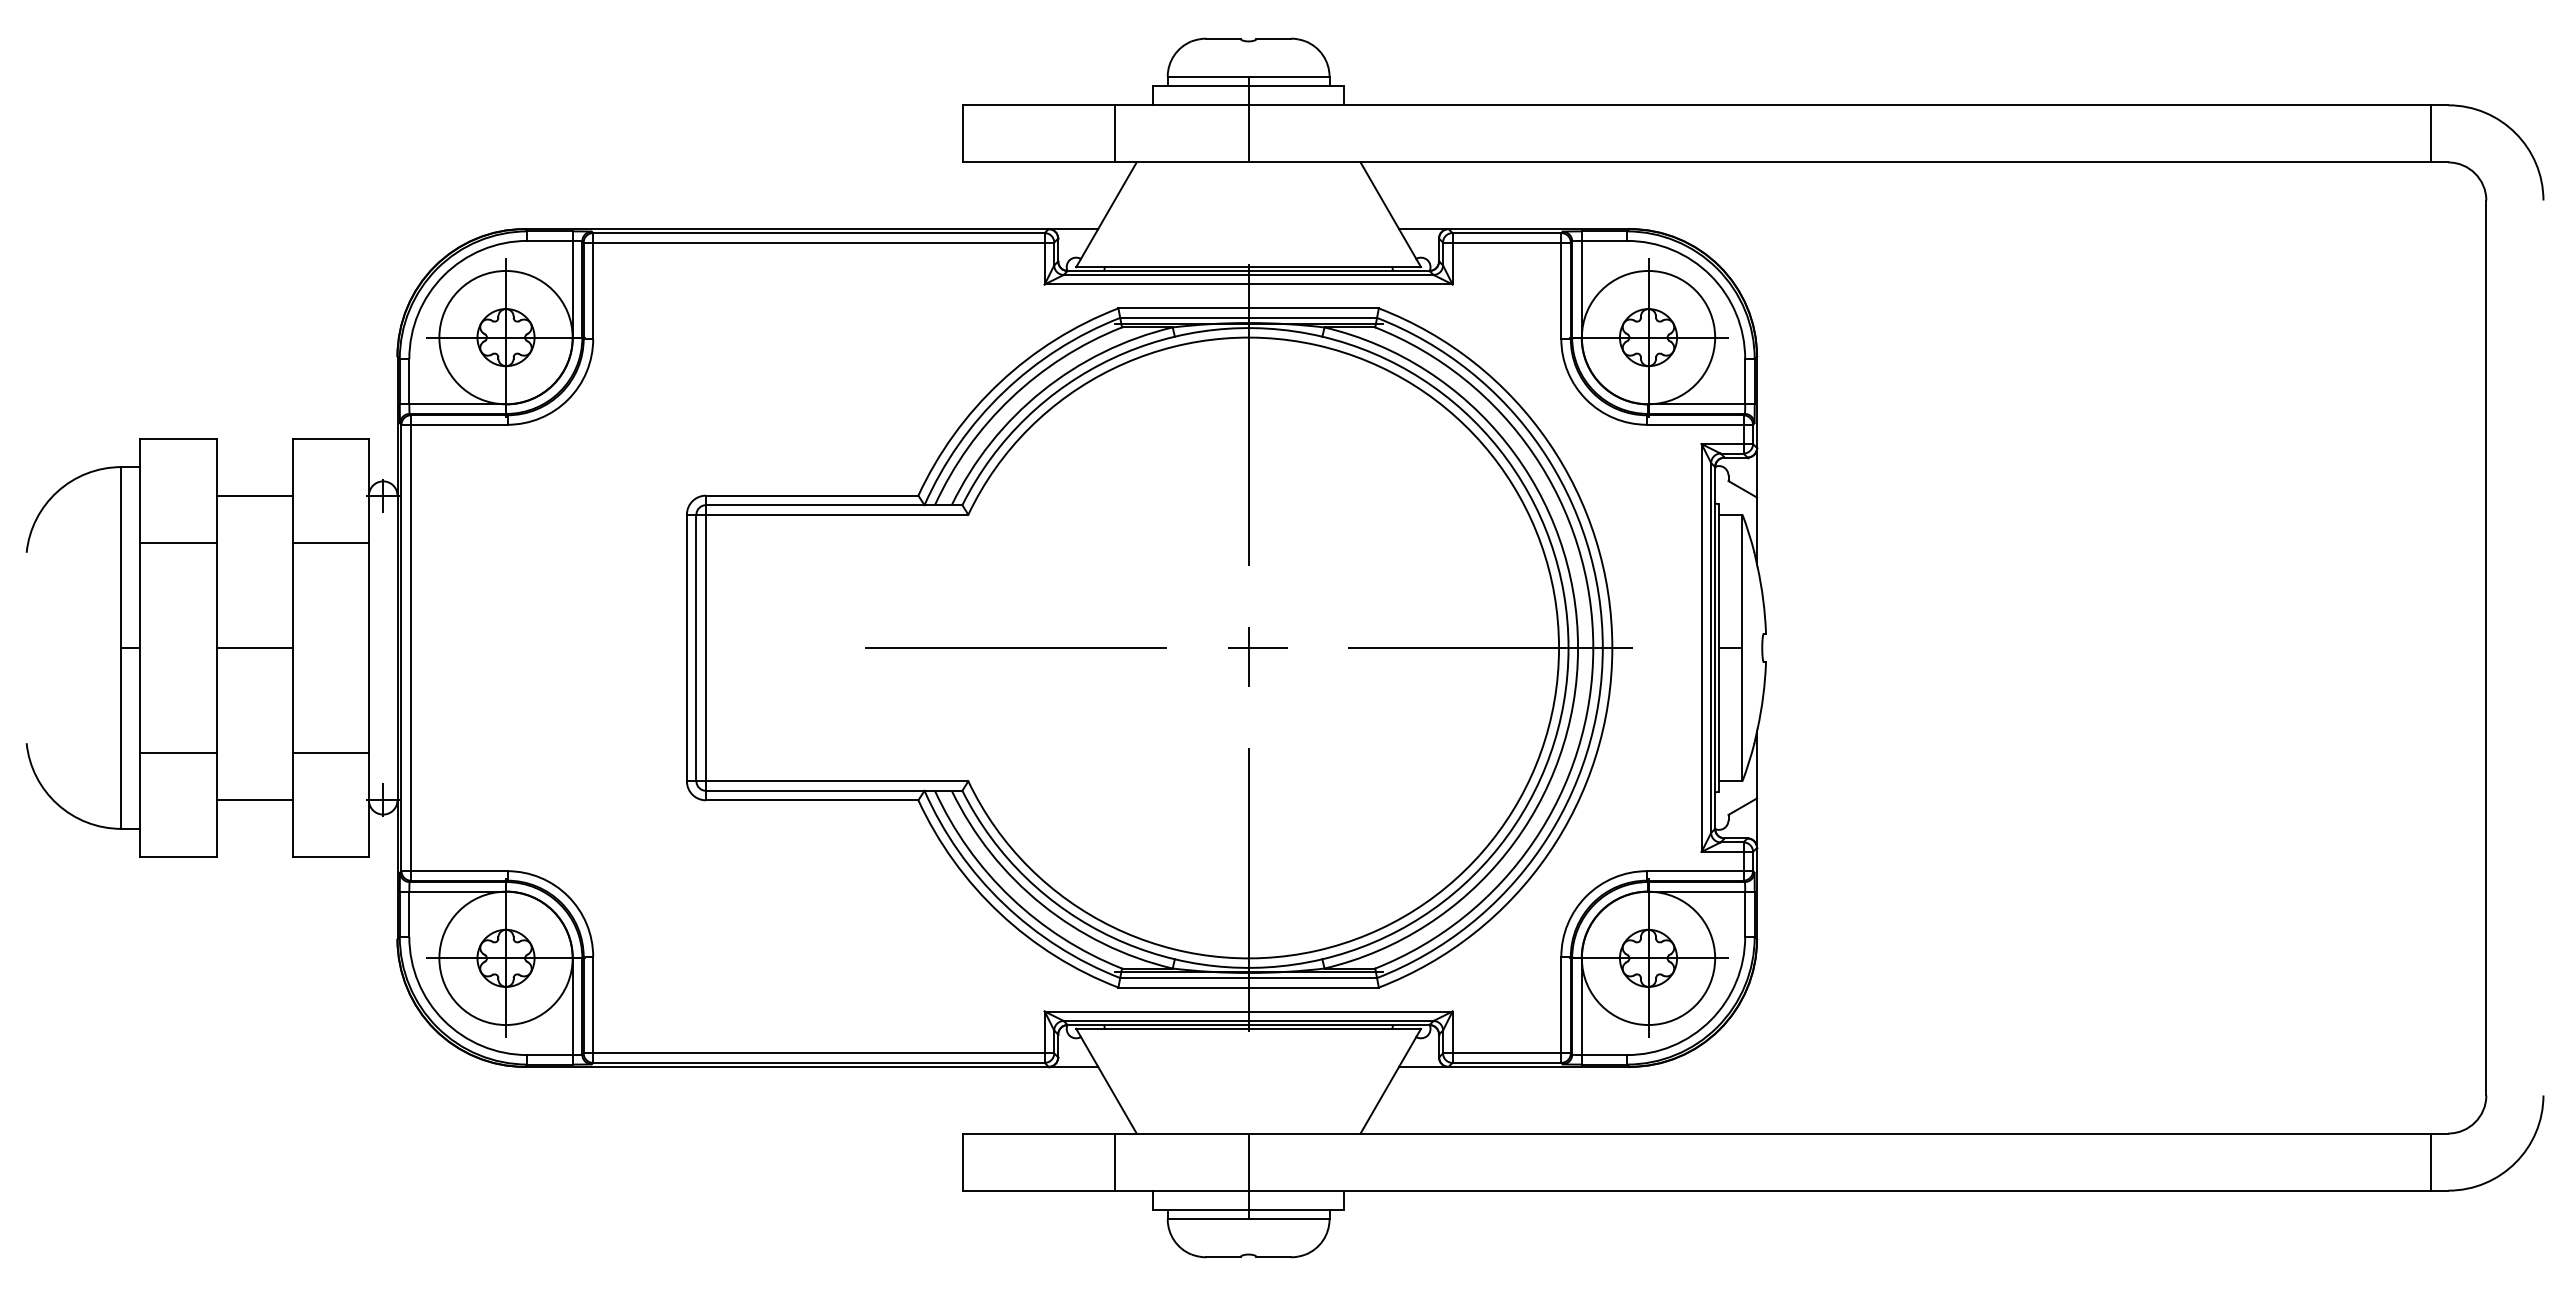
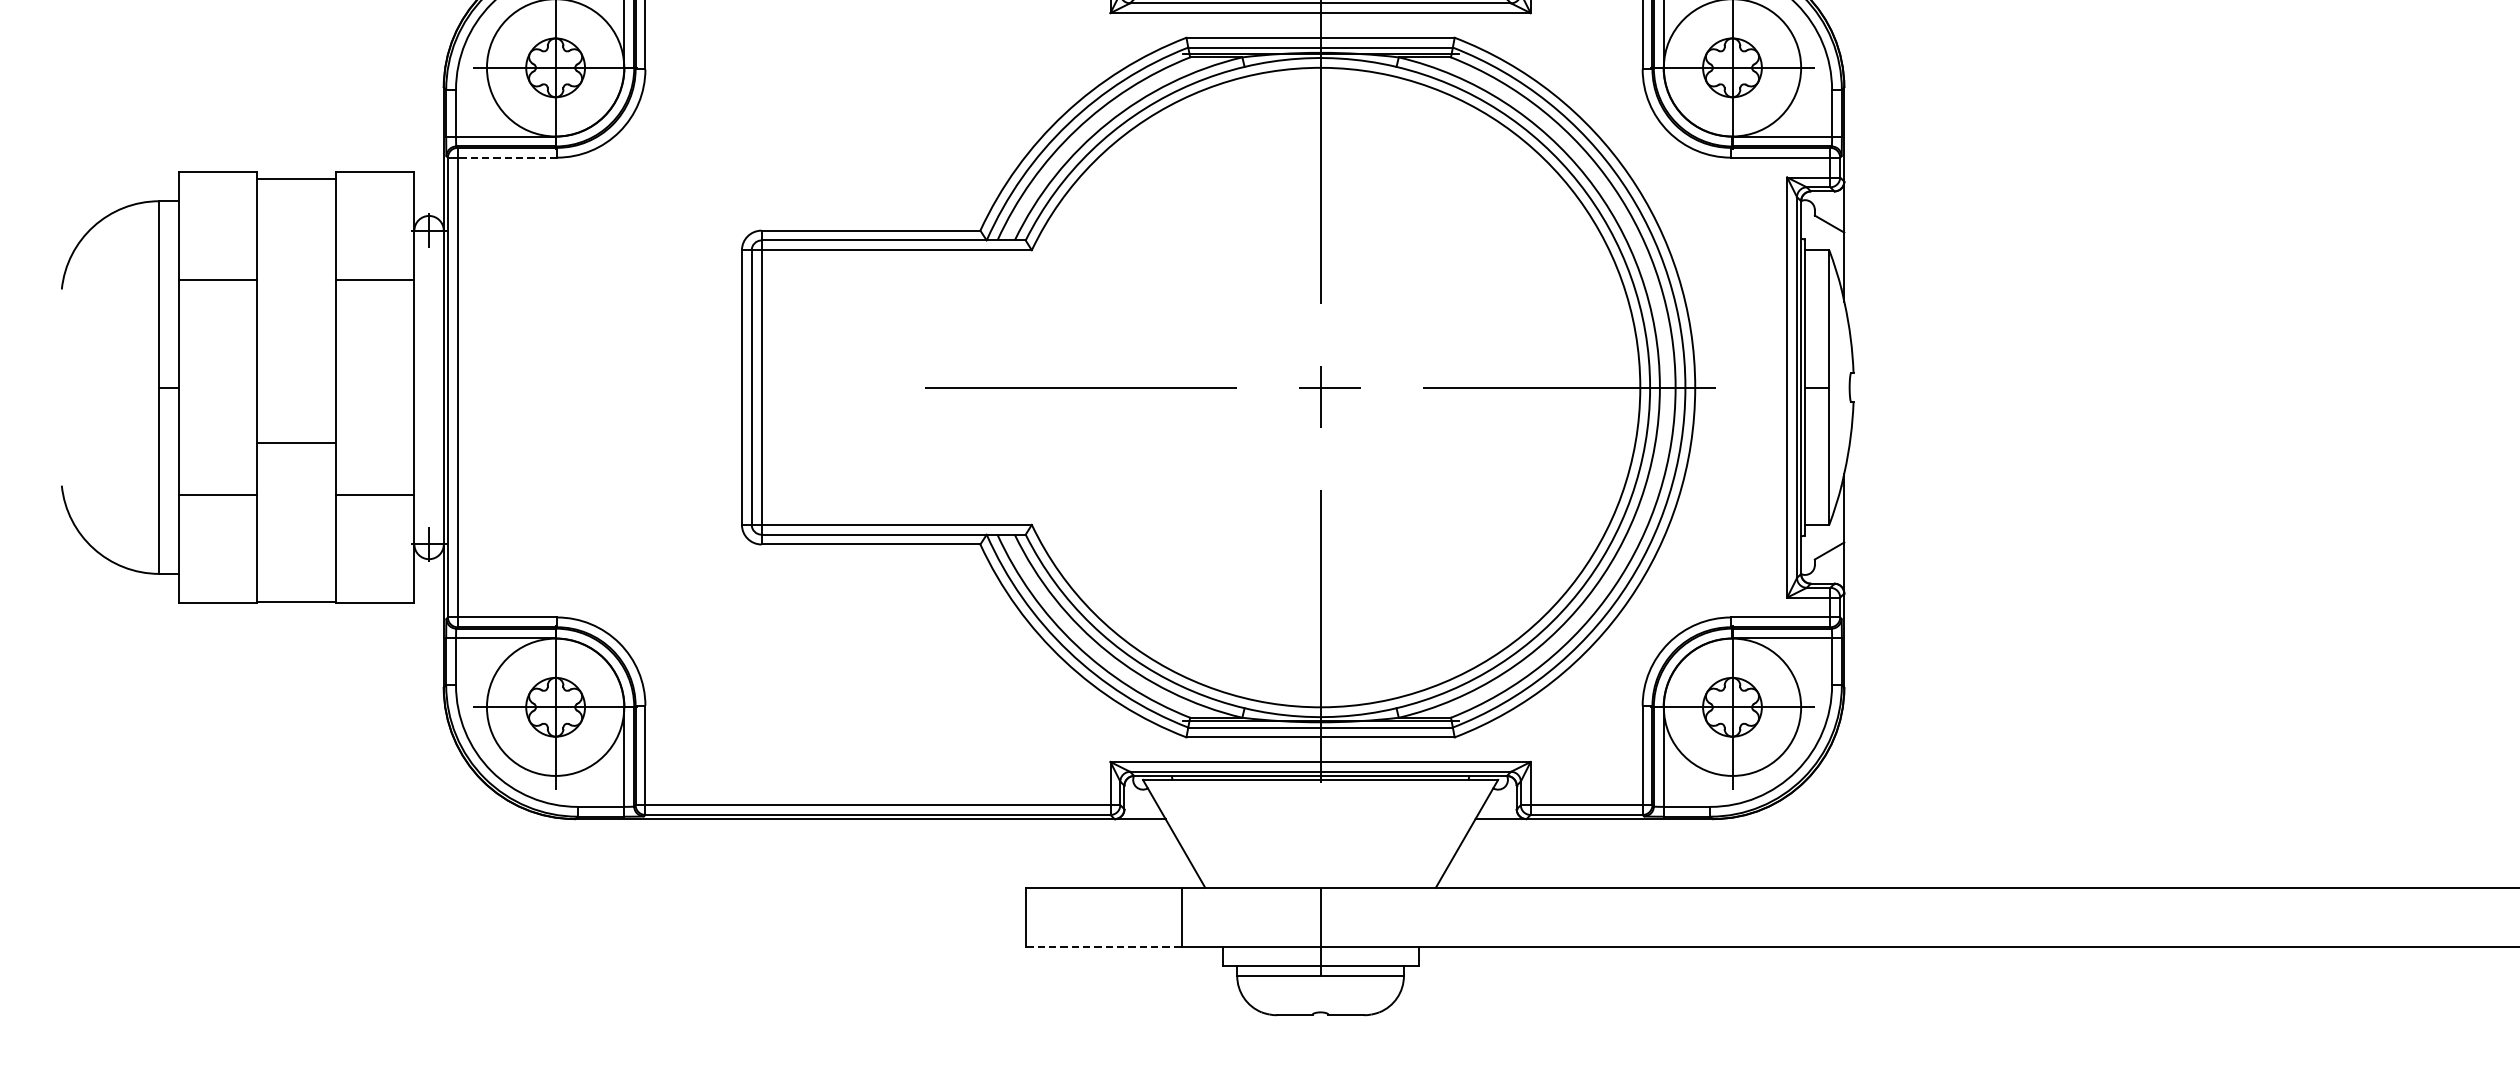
line: (458, 424) -> (506, 157), solid -> dashed
line: (254, 495) -> (296, 178), moved
line: (254, 648) -> (296, 443), moved
line: (254, 800) -> (296, 602), moved
line: (1038, 1190) -> (1104, 946), solid -> dashed

